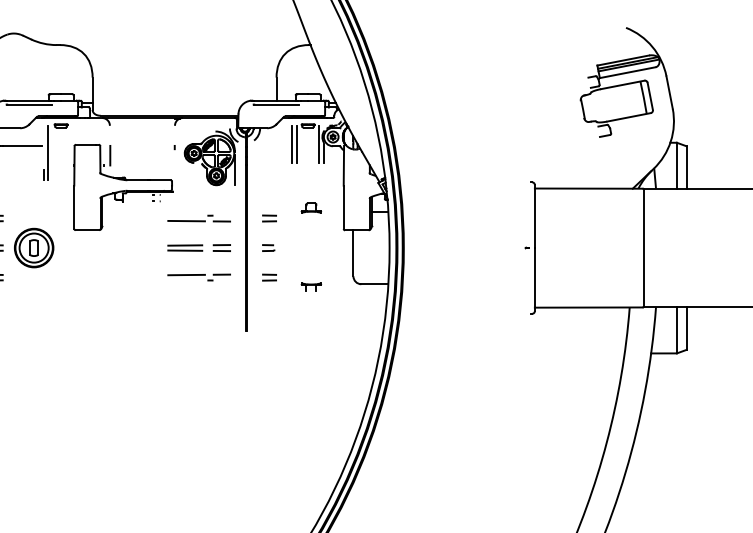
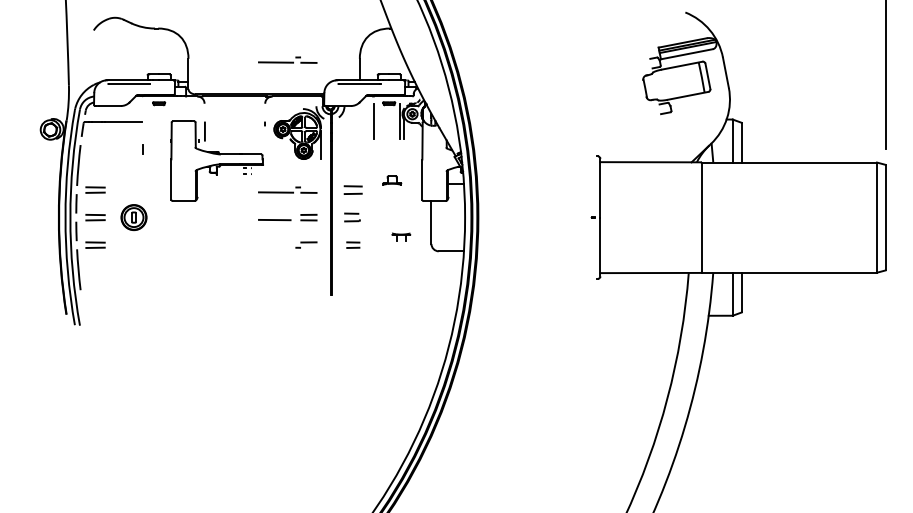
part: (198, 78) -> (287, 59), added
line: (296, 143) -> (378, 120), removed
line: (48, 152) -> (147, 128), removed
part: (269, 217) -> (353, 189), size x1.4
line: (184, 245) -> (274, 215), removed
part: (33, 247) -> (133, 217), size x0.7
part: (268, 247) -> (352, 217), size x1.4
line: (186, 274) -> (275, 242), removed
part: (311, 286) -> (401, 236), moved

